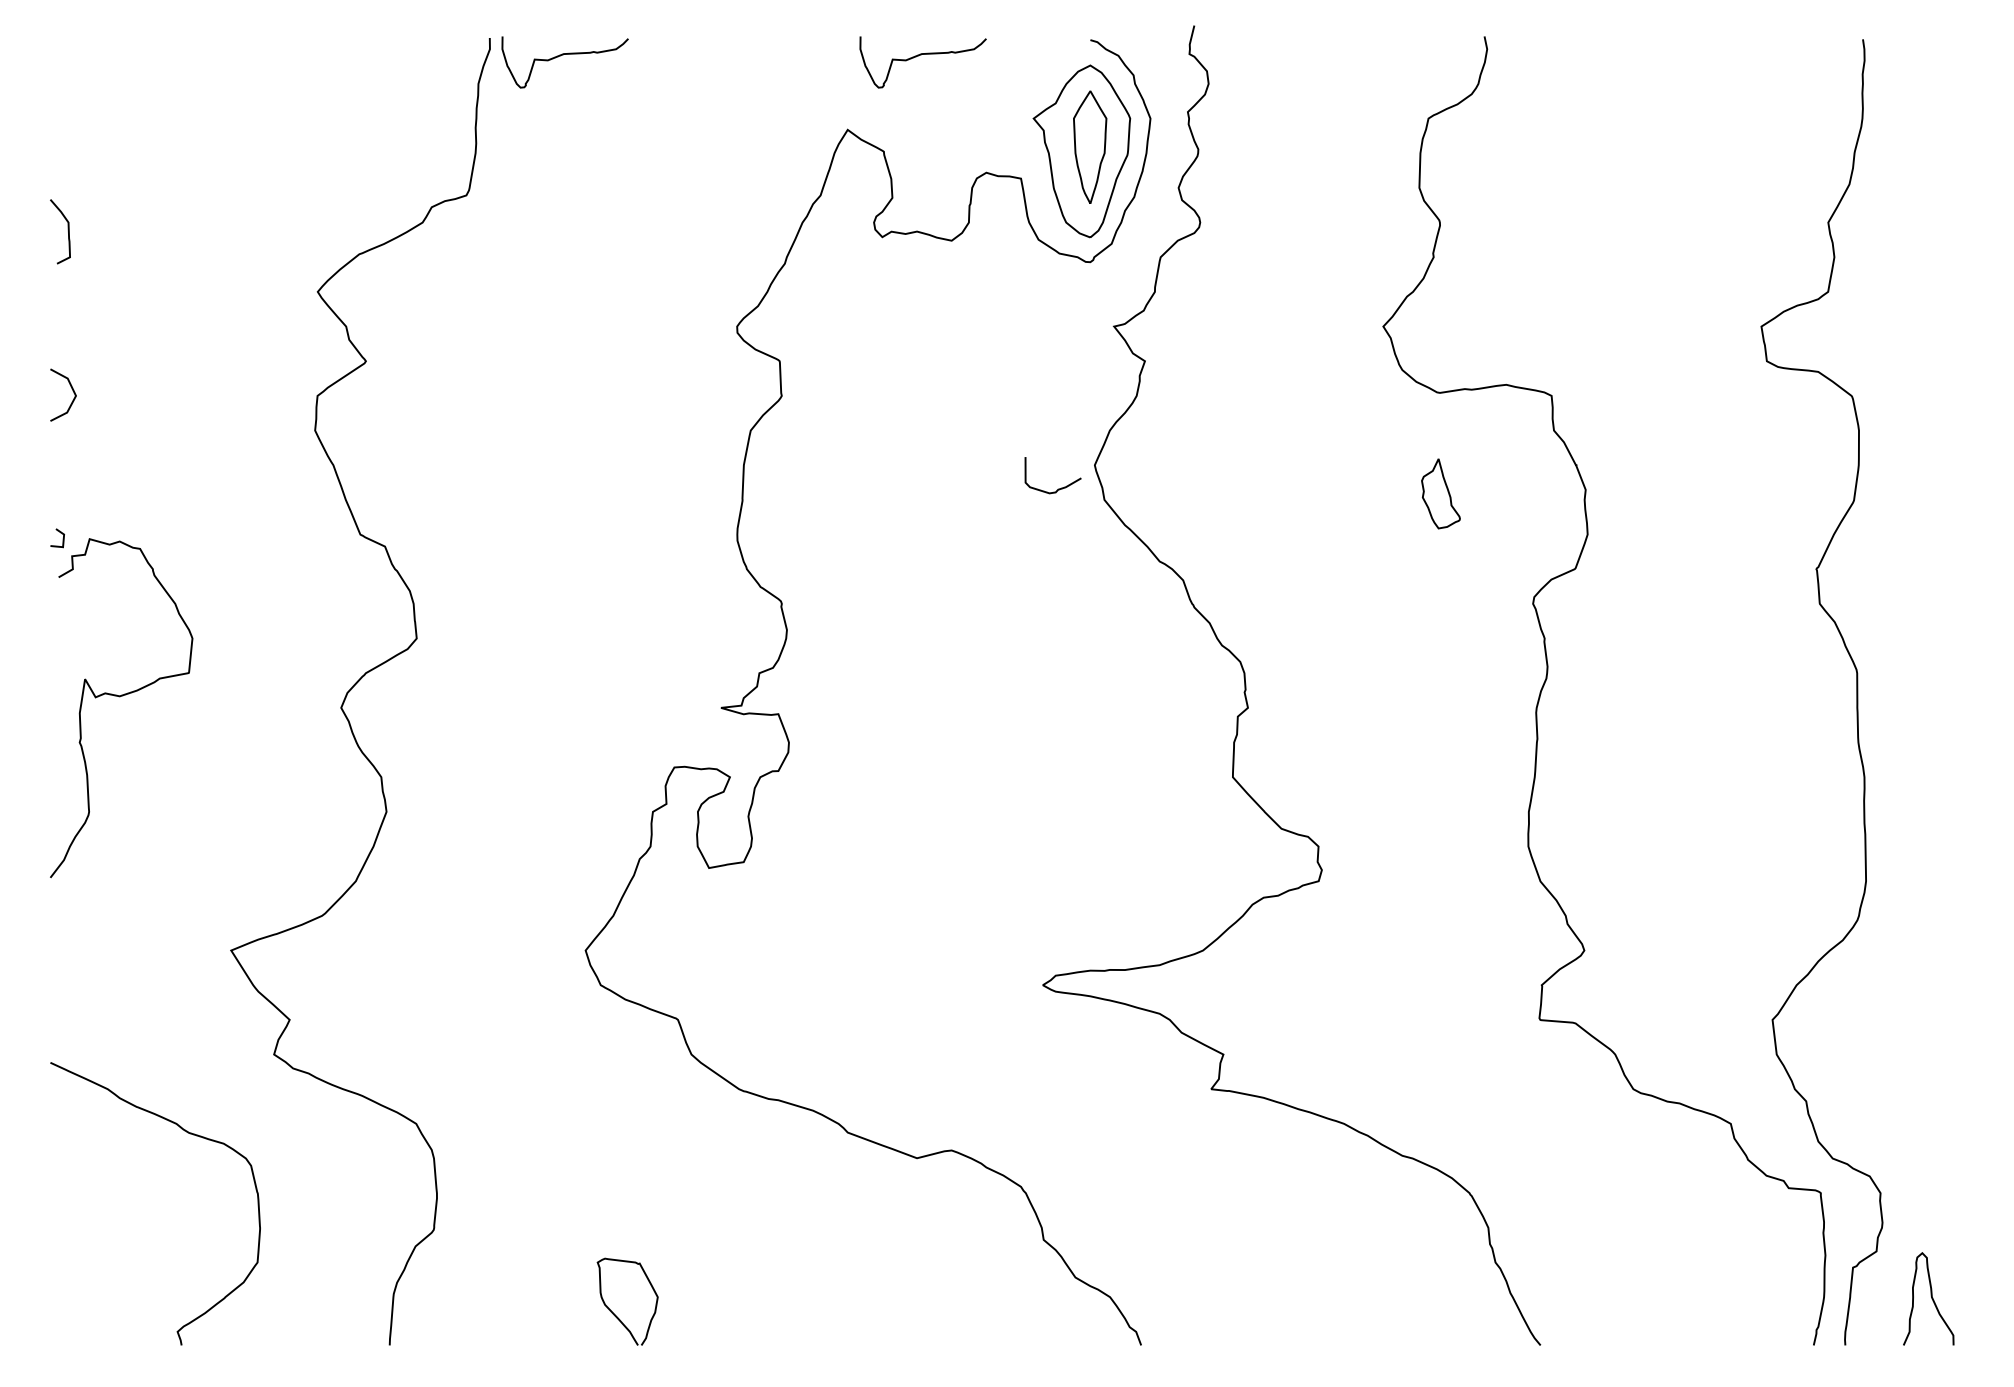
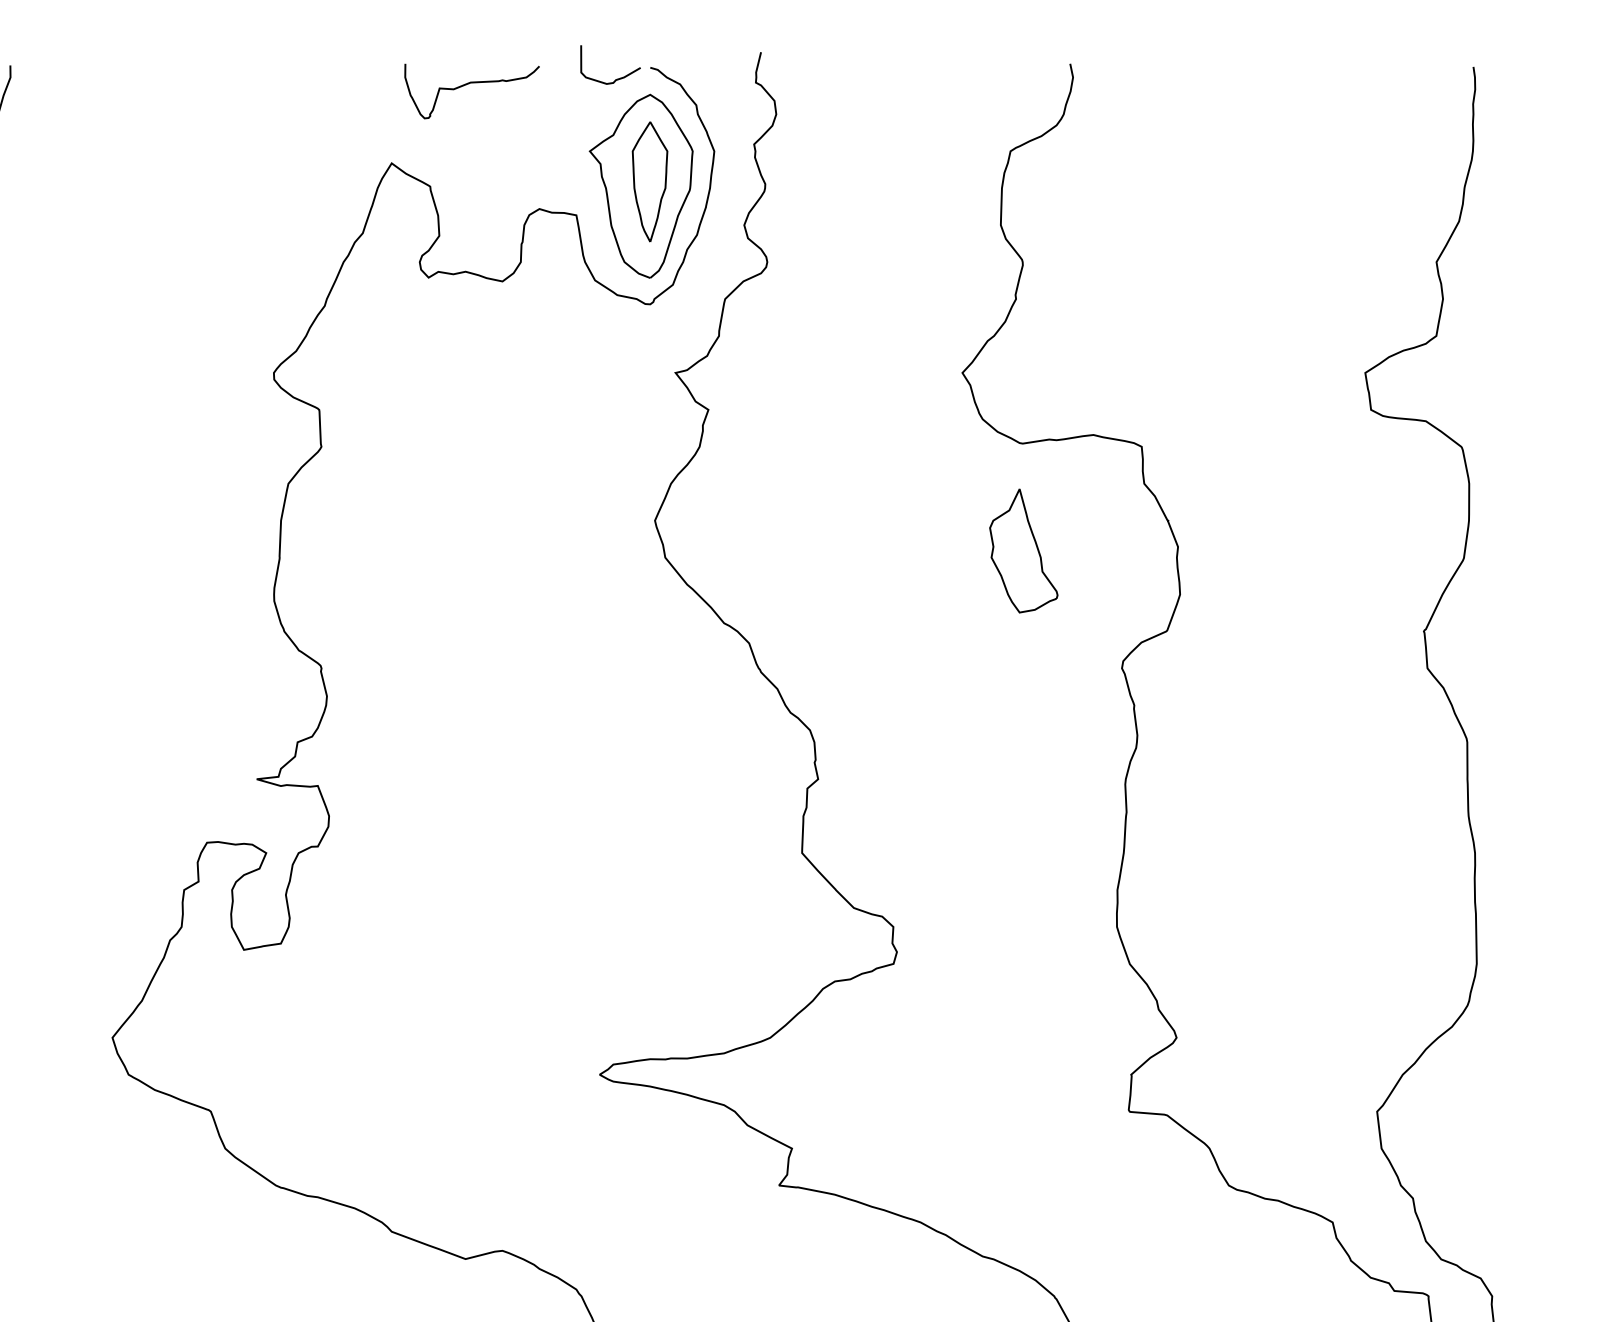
curve: (563, 55) -> (88, 84), removed
curve: (1058, 488) -> (616, 78), moved
part: (1440, 493) -> (1023, 550), size x1.67

